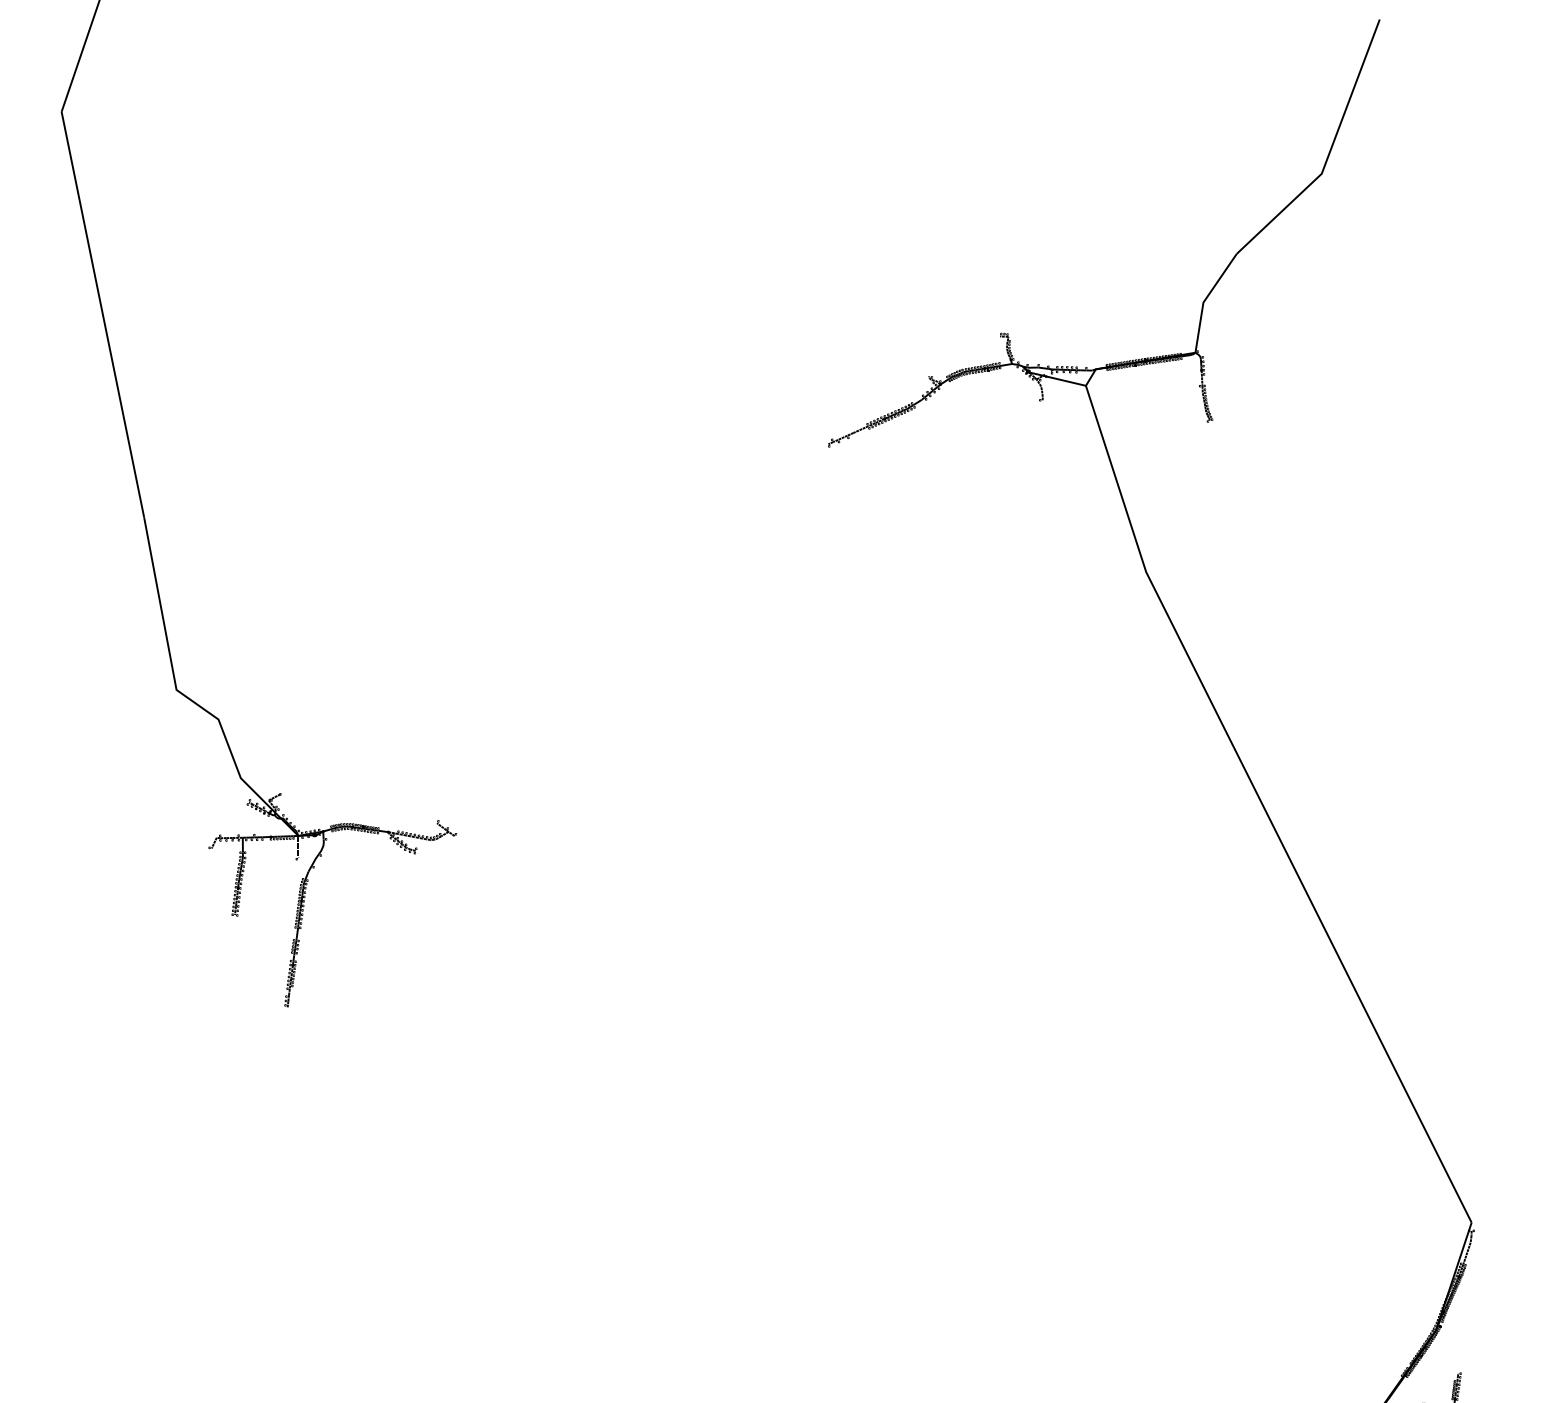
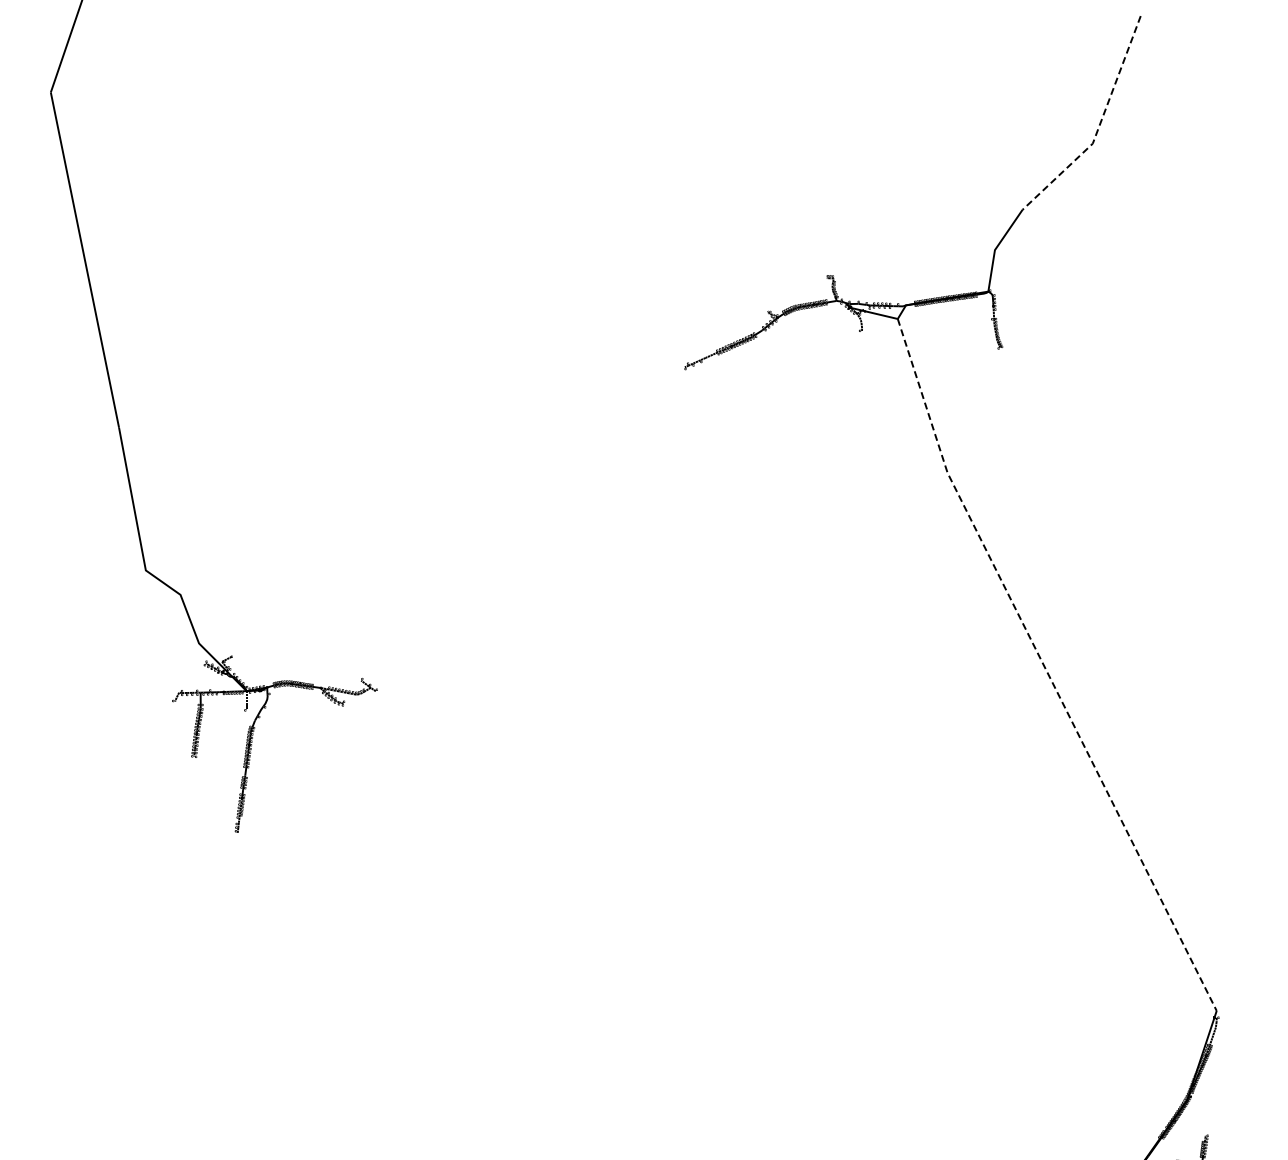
line: (1329, 151) -> (1099, 125), solid -> dashed
line: (1264, 809) -> (1045, 669), solid -> dashed

